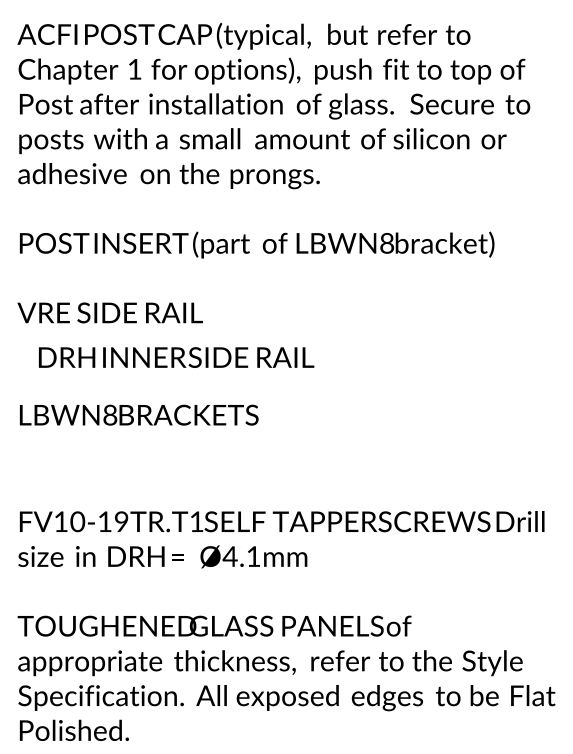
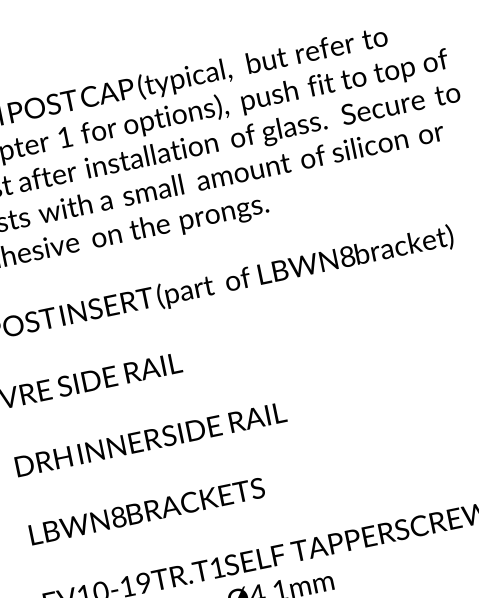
text: (176, 357) -> (150, 439), moved
text: (139, 414) -> (147, 510), moved

